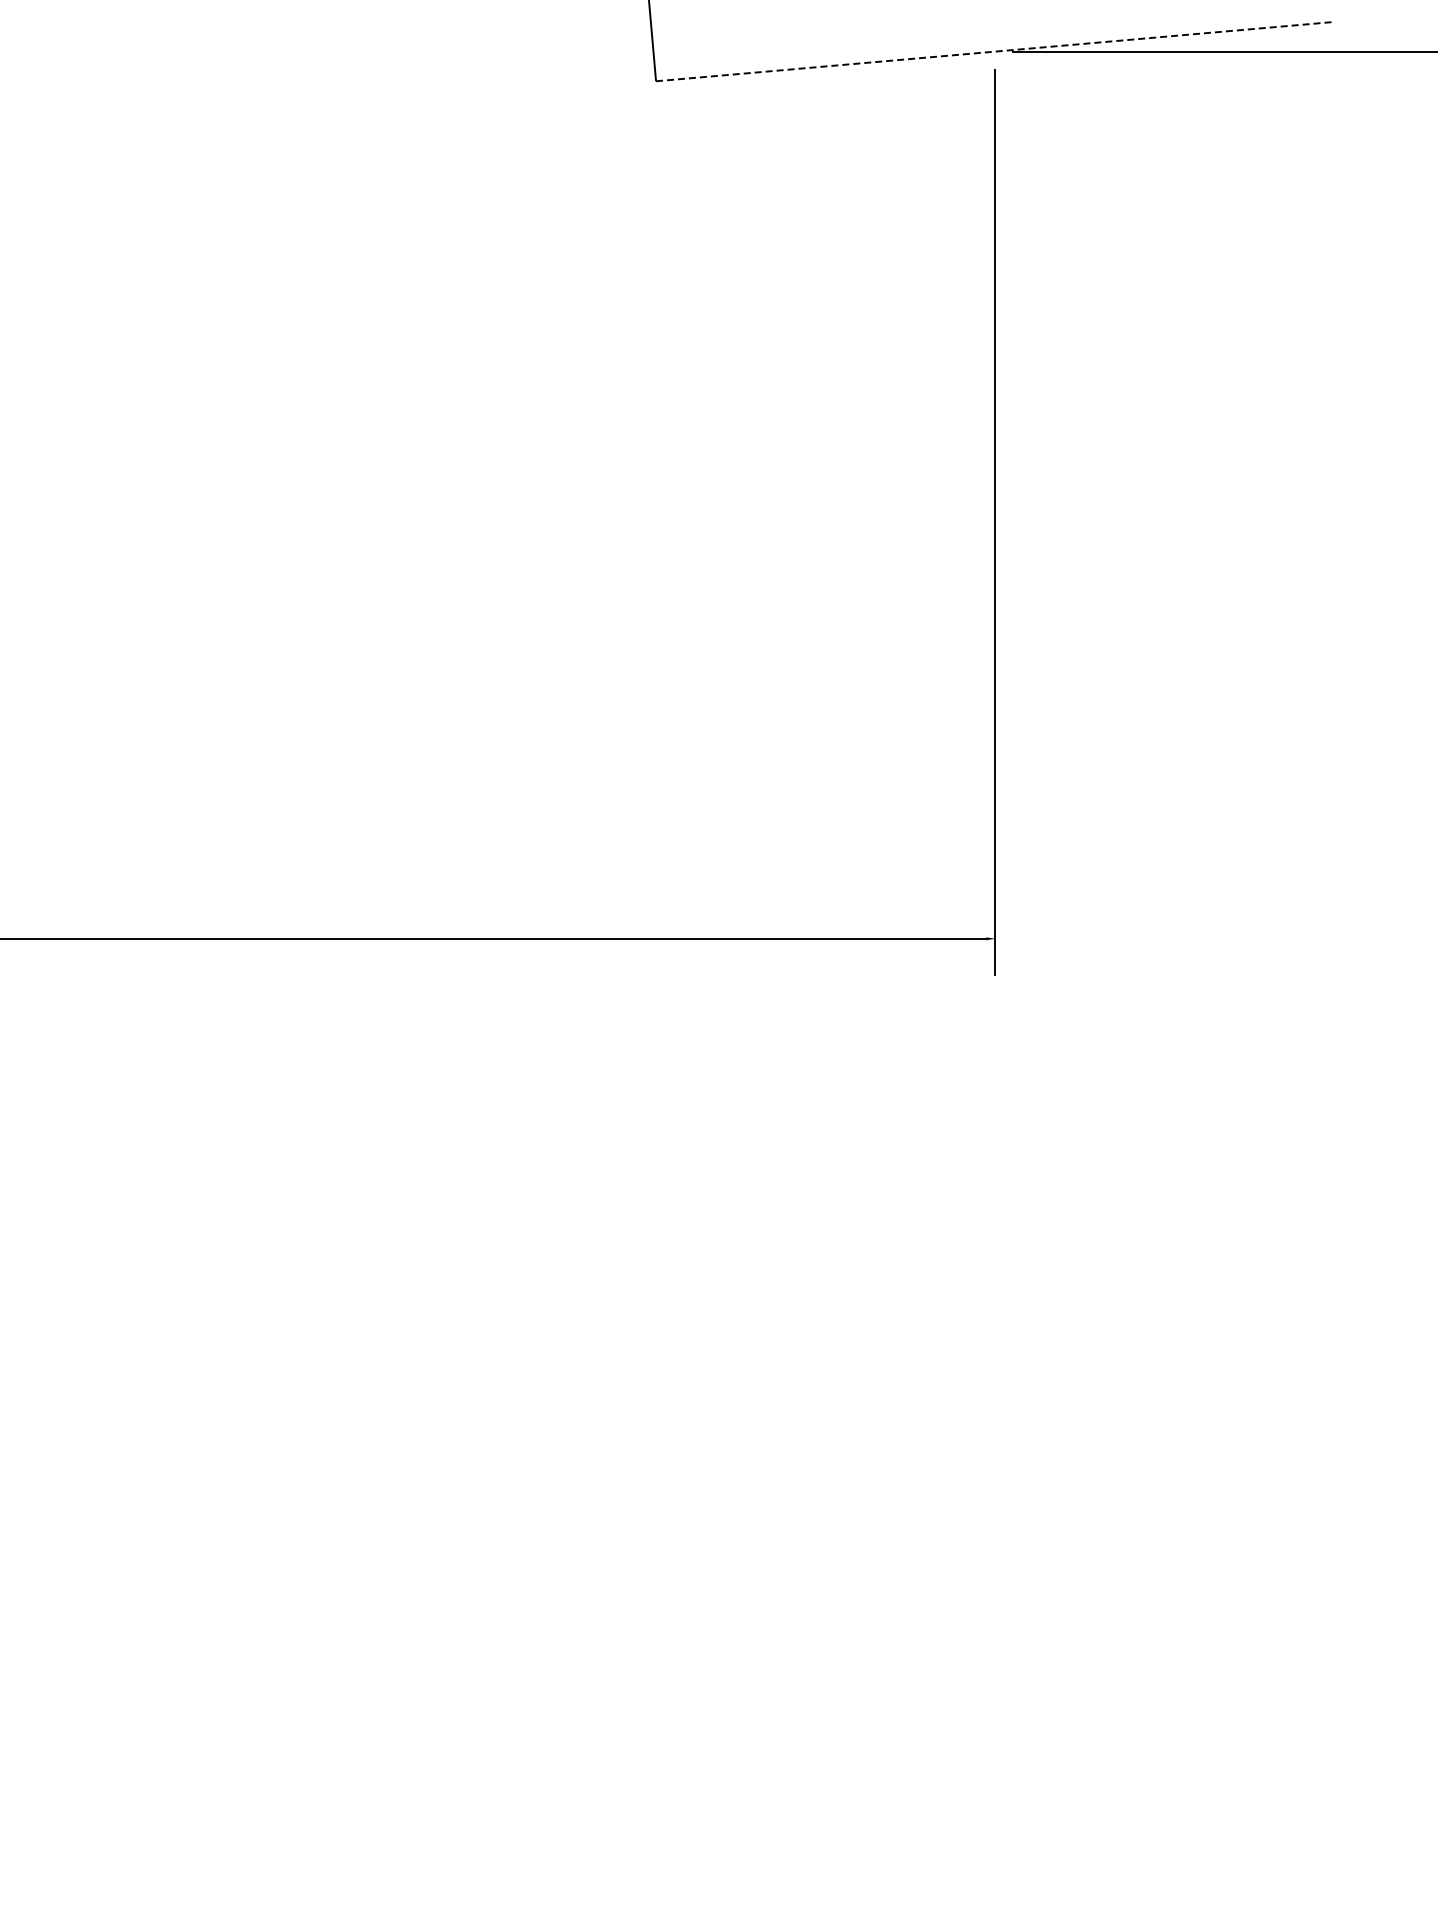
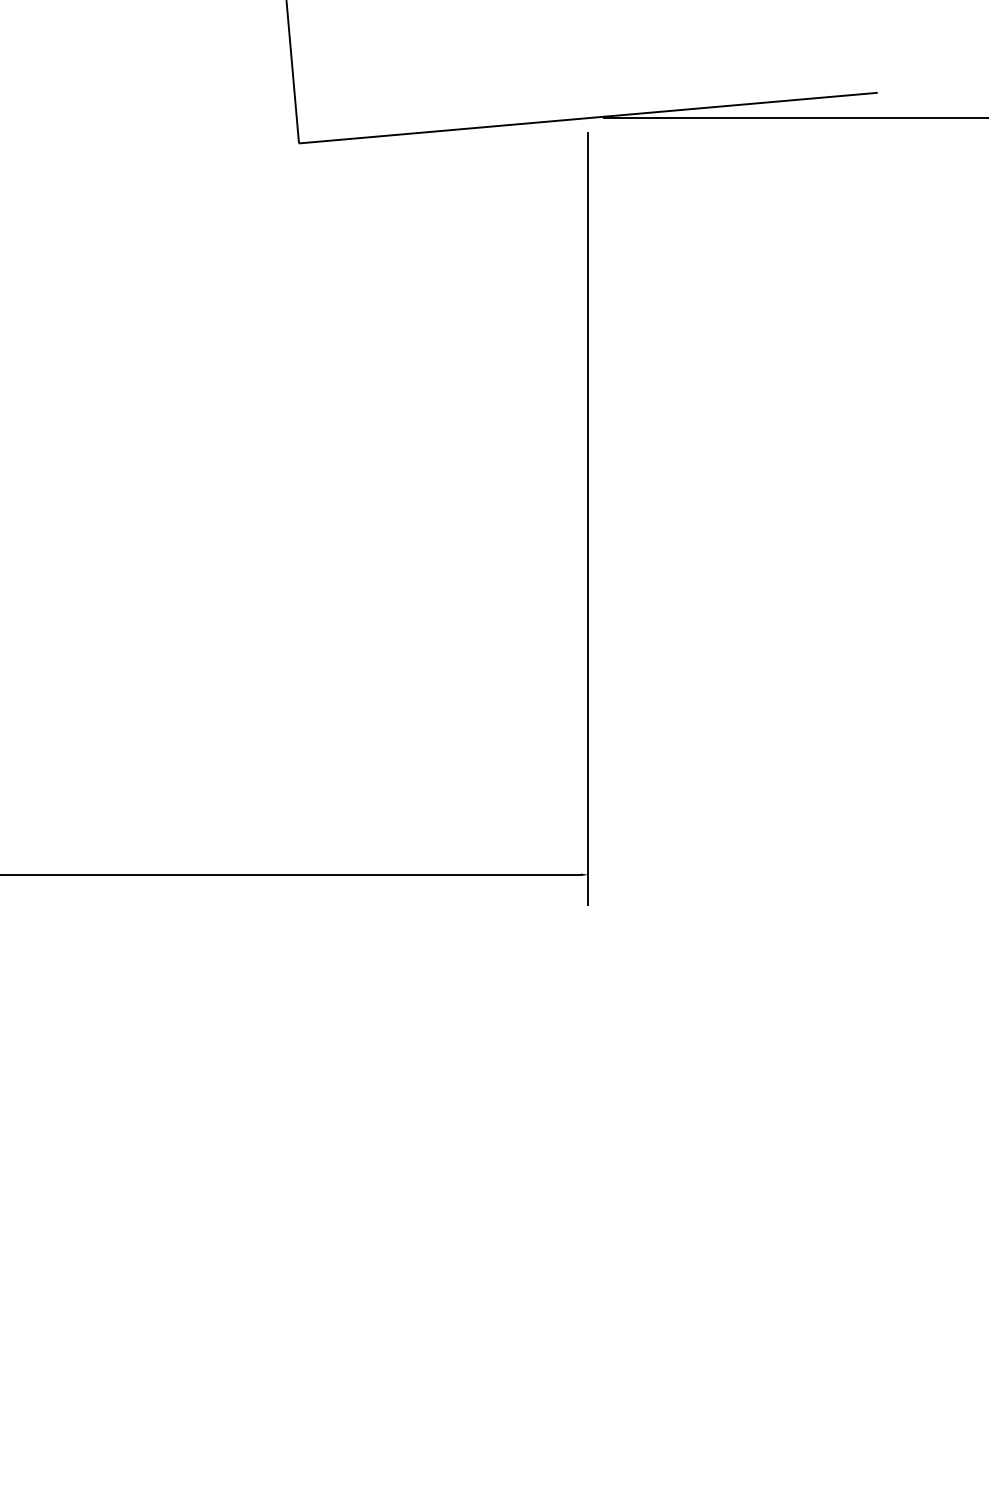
line: (995, 51) -> (588, 118), dashed -> solid

